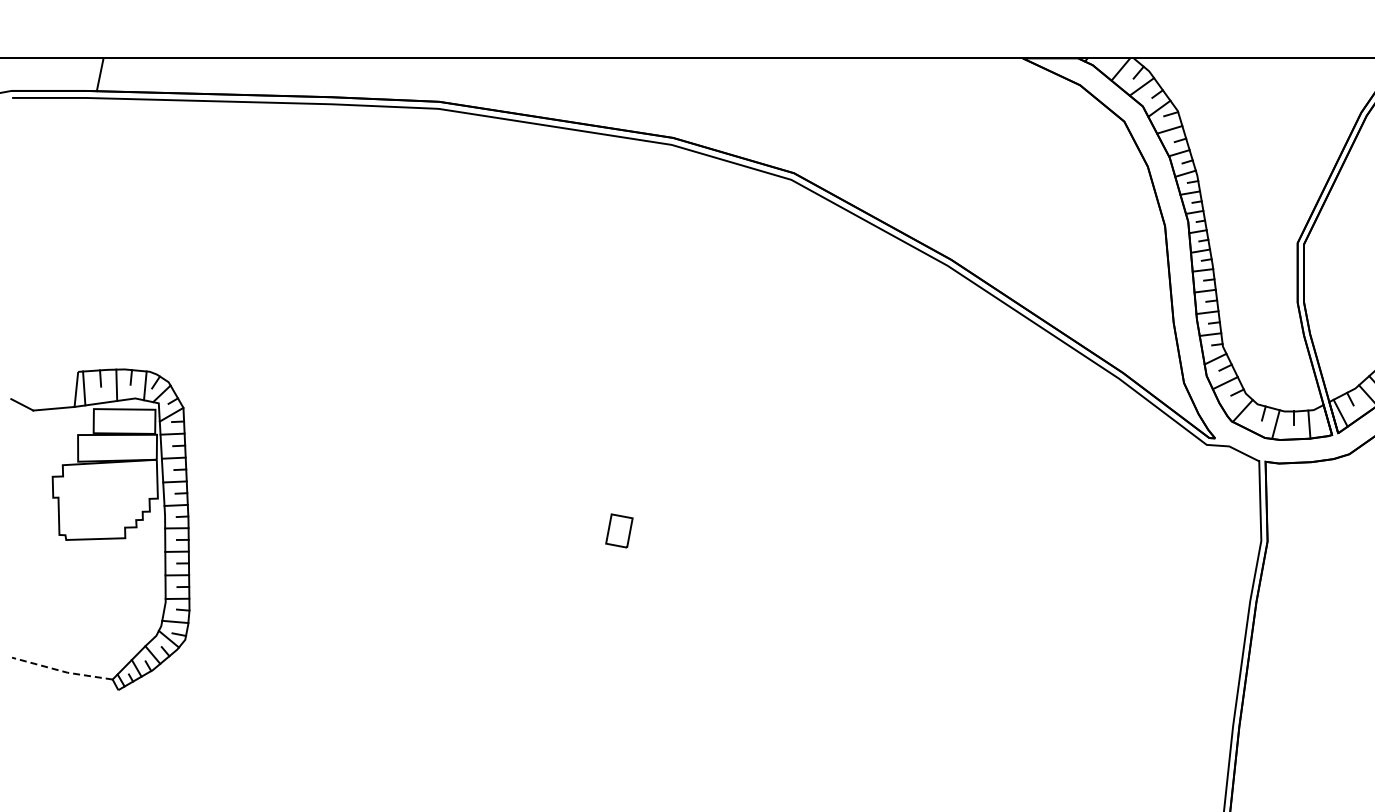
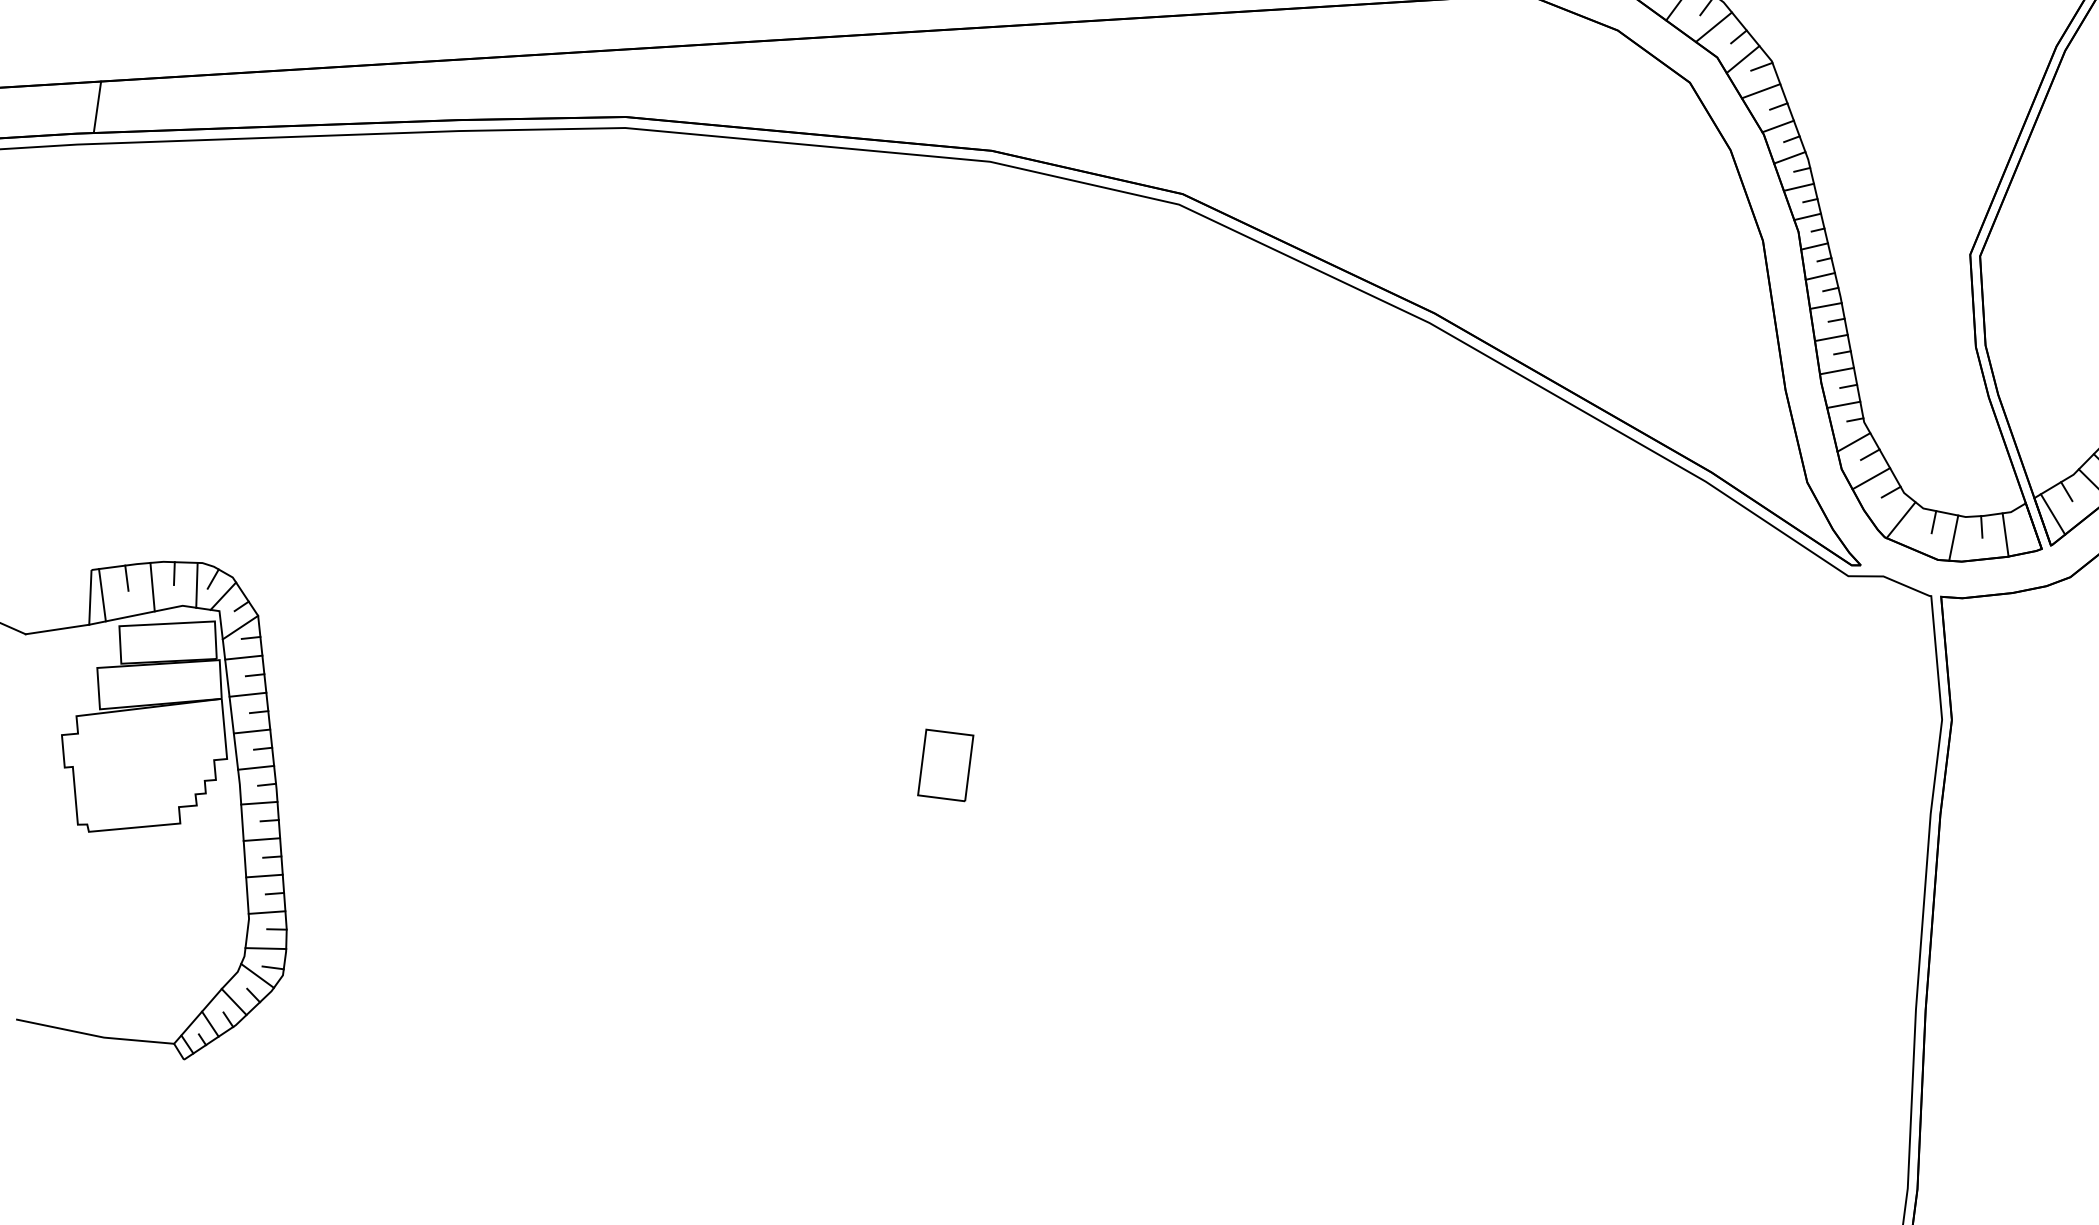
part: (619, 530) -> (945, 764), size x1.43
line: (62, 671) -> (95, 1036), dashed -> solid

